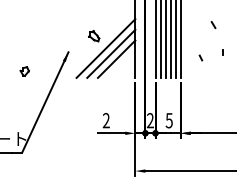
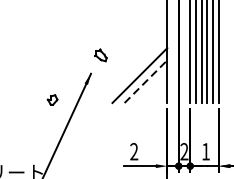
part: (94, 36) -> (101, 55), moved
line: (105, 48) -> (133, 69), removed
line: (117, 58) -> (146, 80), solid -> dashed
part: (24, 71) -> (52, 100), moved
text: (168, 120) -> (205, 151), 5 -> 1

